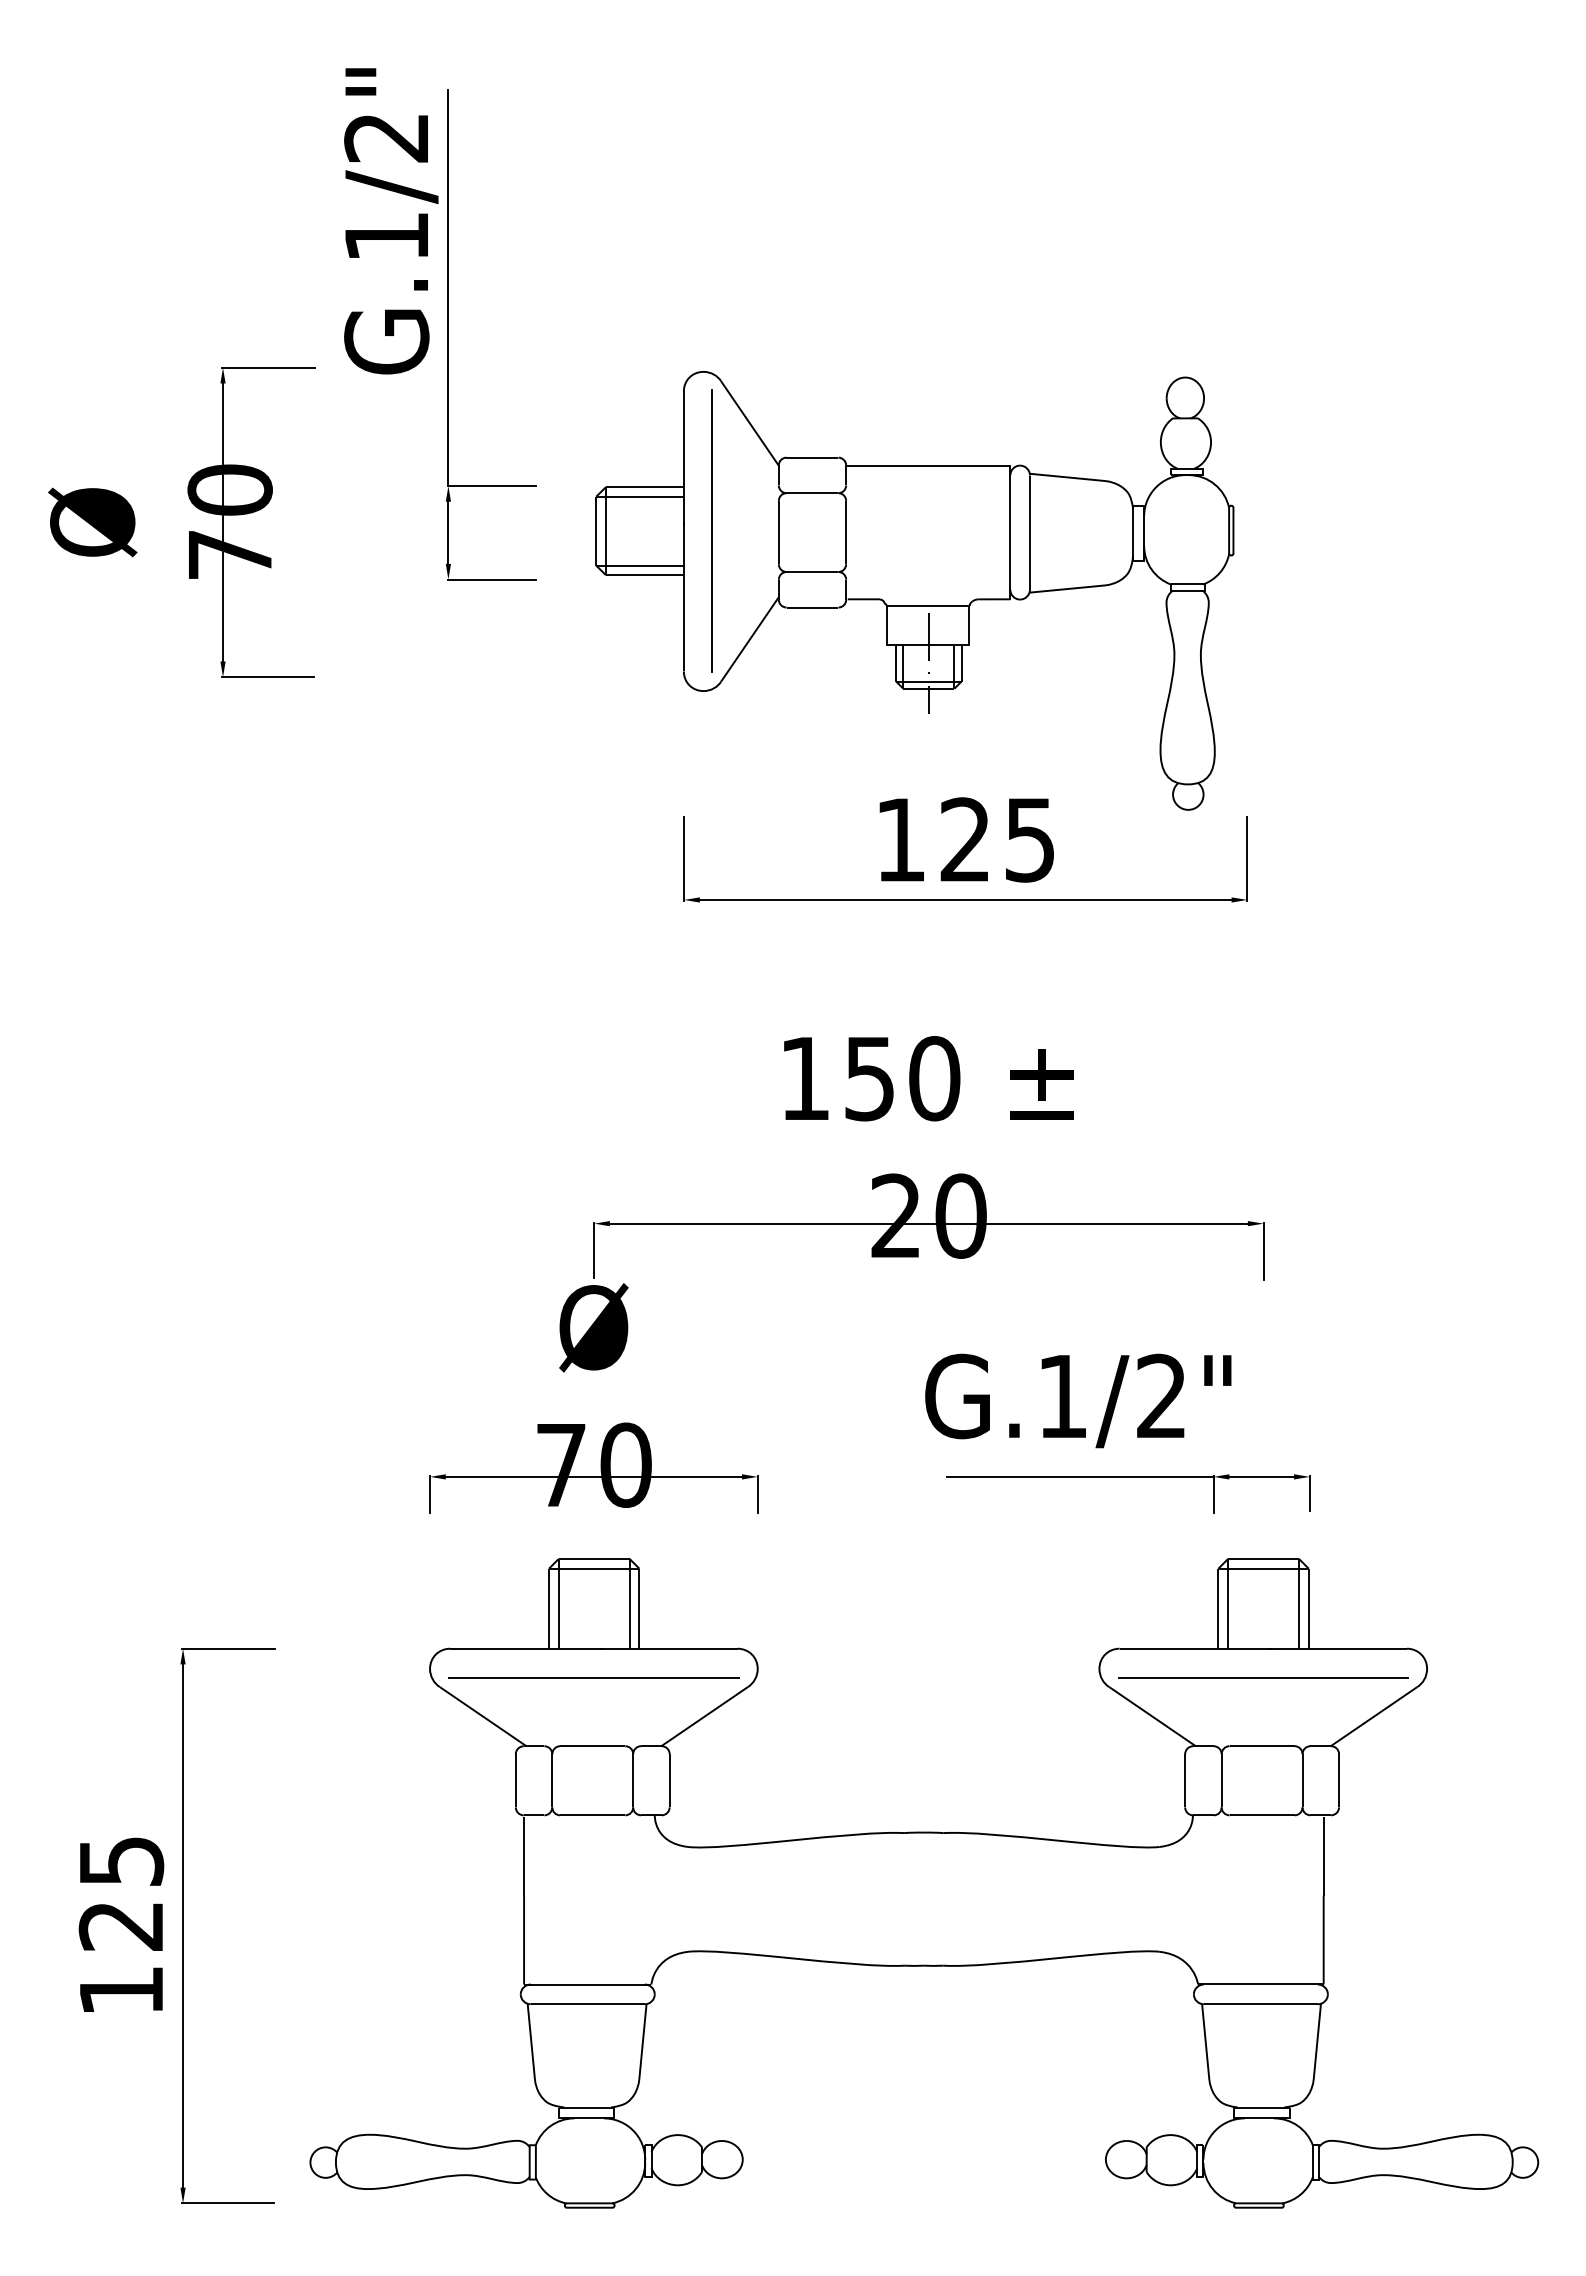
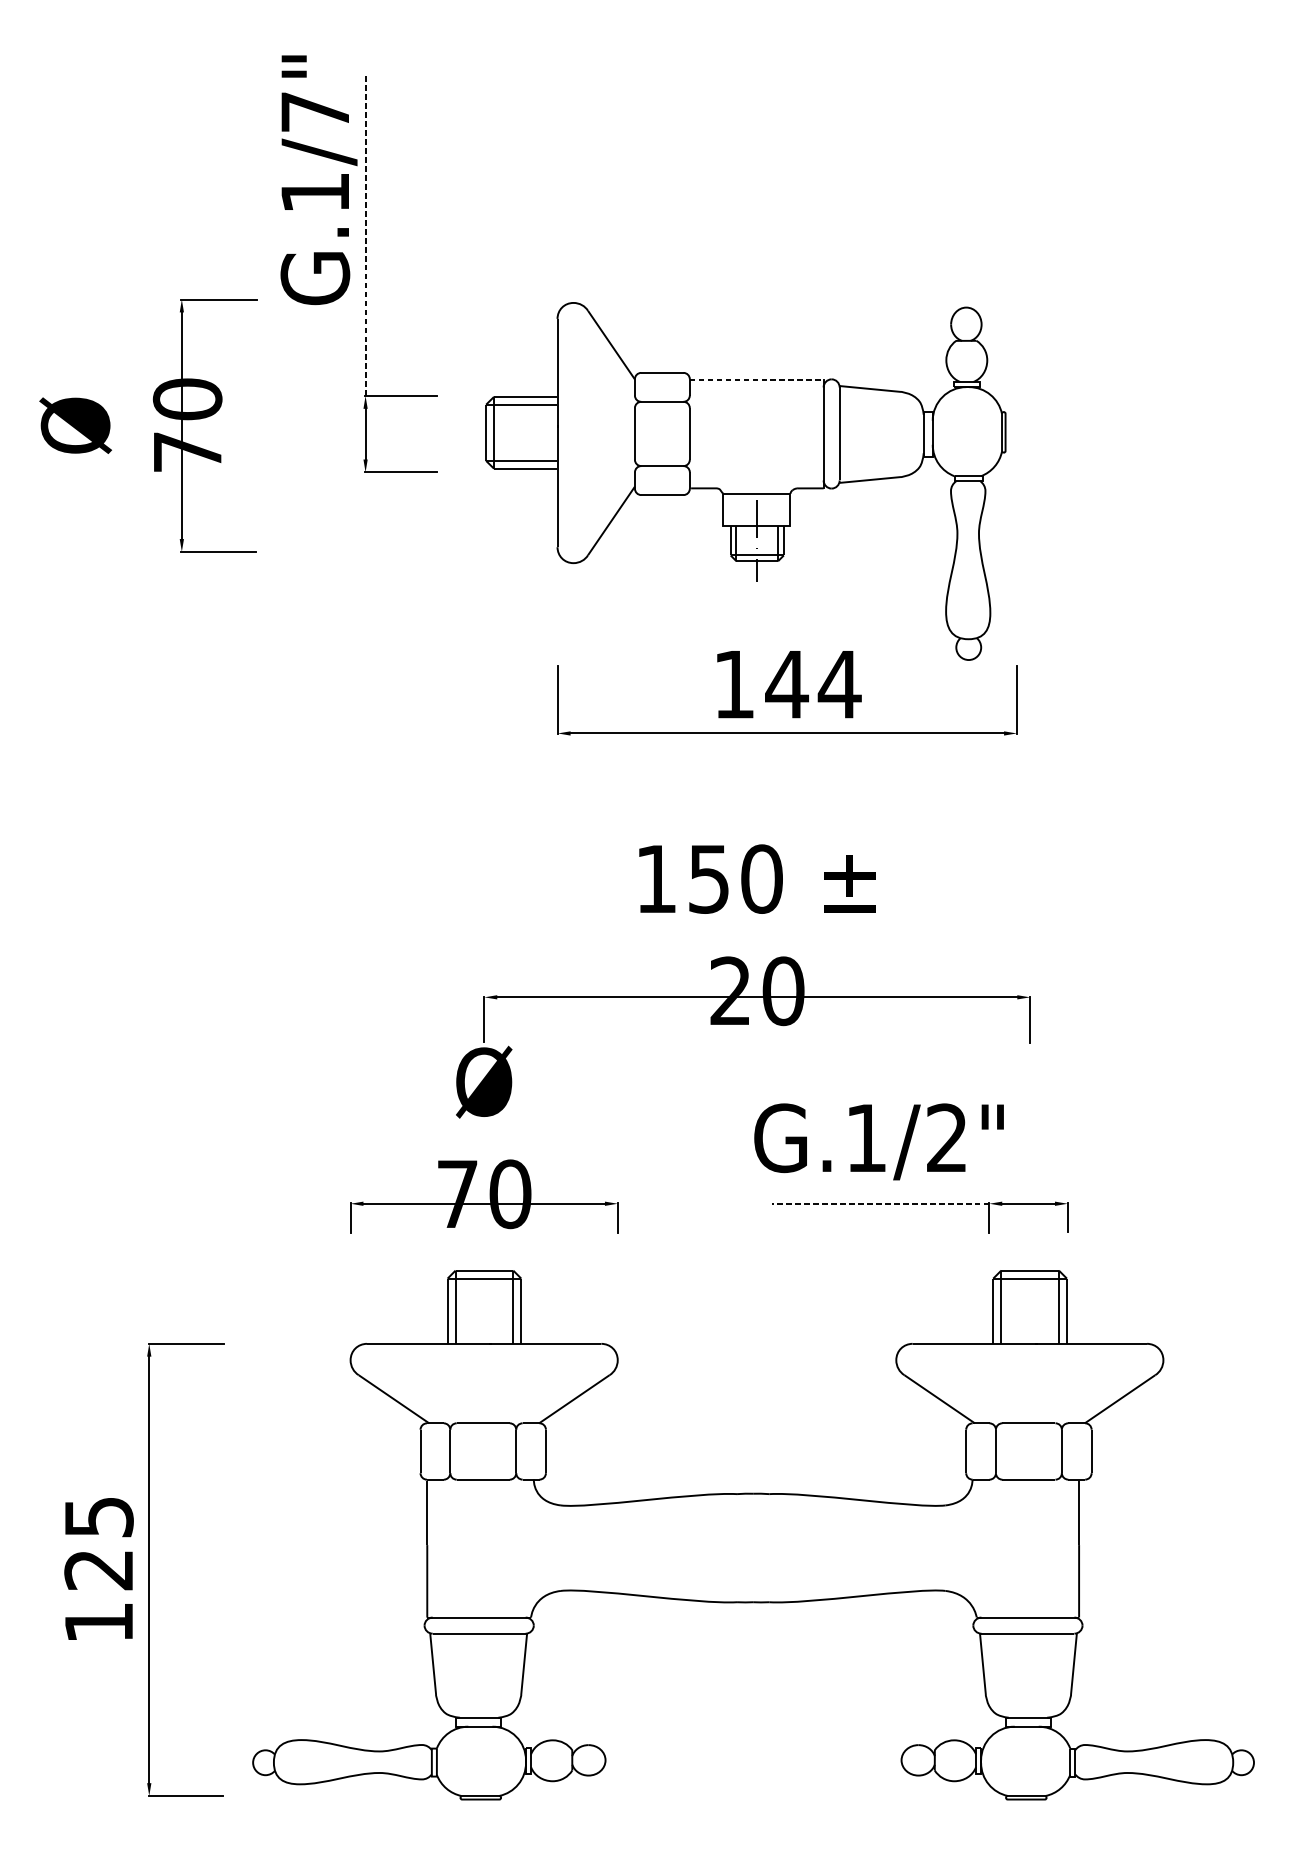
text: (385, 138) -> (314, 112), G.1/2" -> G.1/7"
line: (448, 288) -> (365, 234), solid -> dashed
line: (928, 465) -> (756, 379), solid -> dashed
line: (711, 531) -> (580, 433), removed
text: (997, 839) -> (813, 684), 125 -> 144
line: (1079, 1476) -> (880, 1203), solid -> dashed
line: (593, 1677) -> (483, 1367), removed
line: (1263, 1677) -> (1030, 1367), removed

